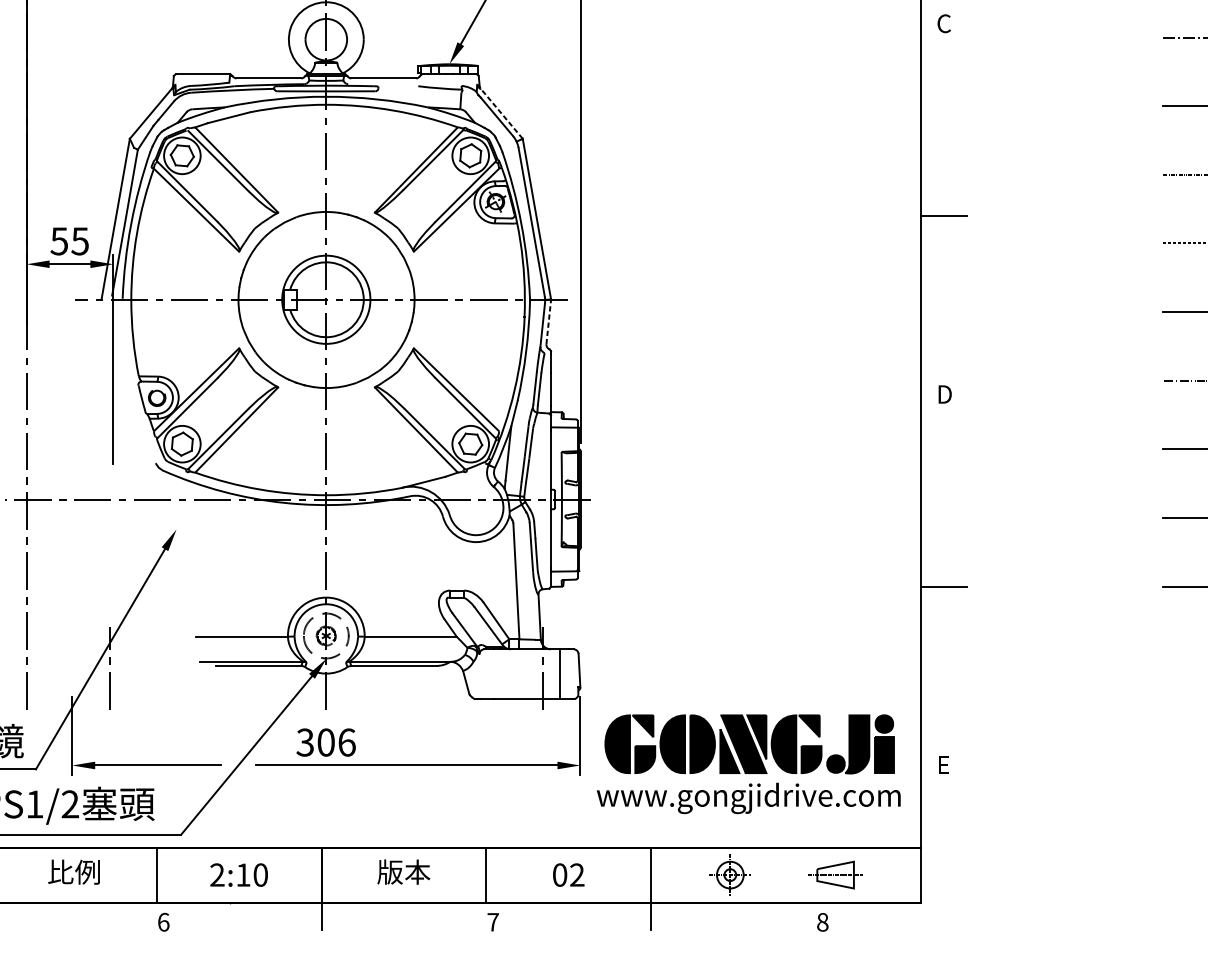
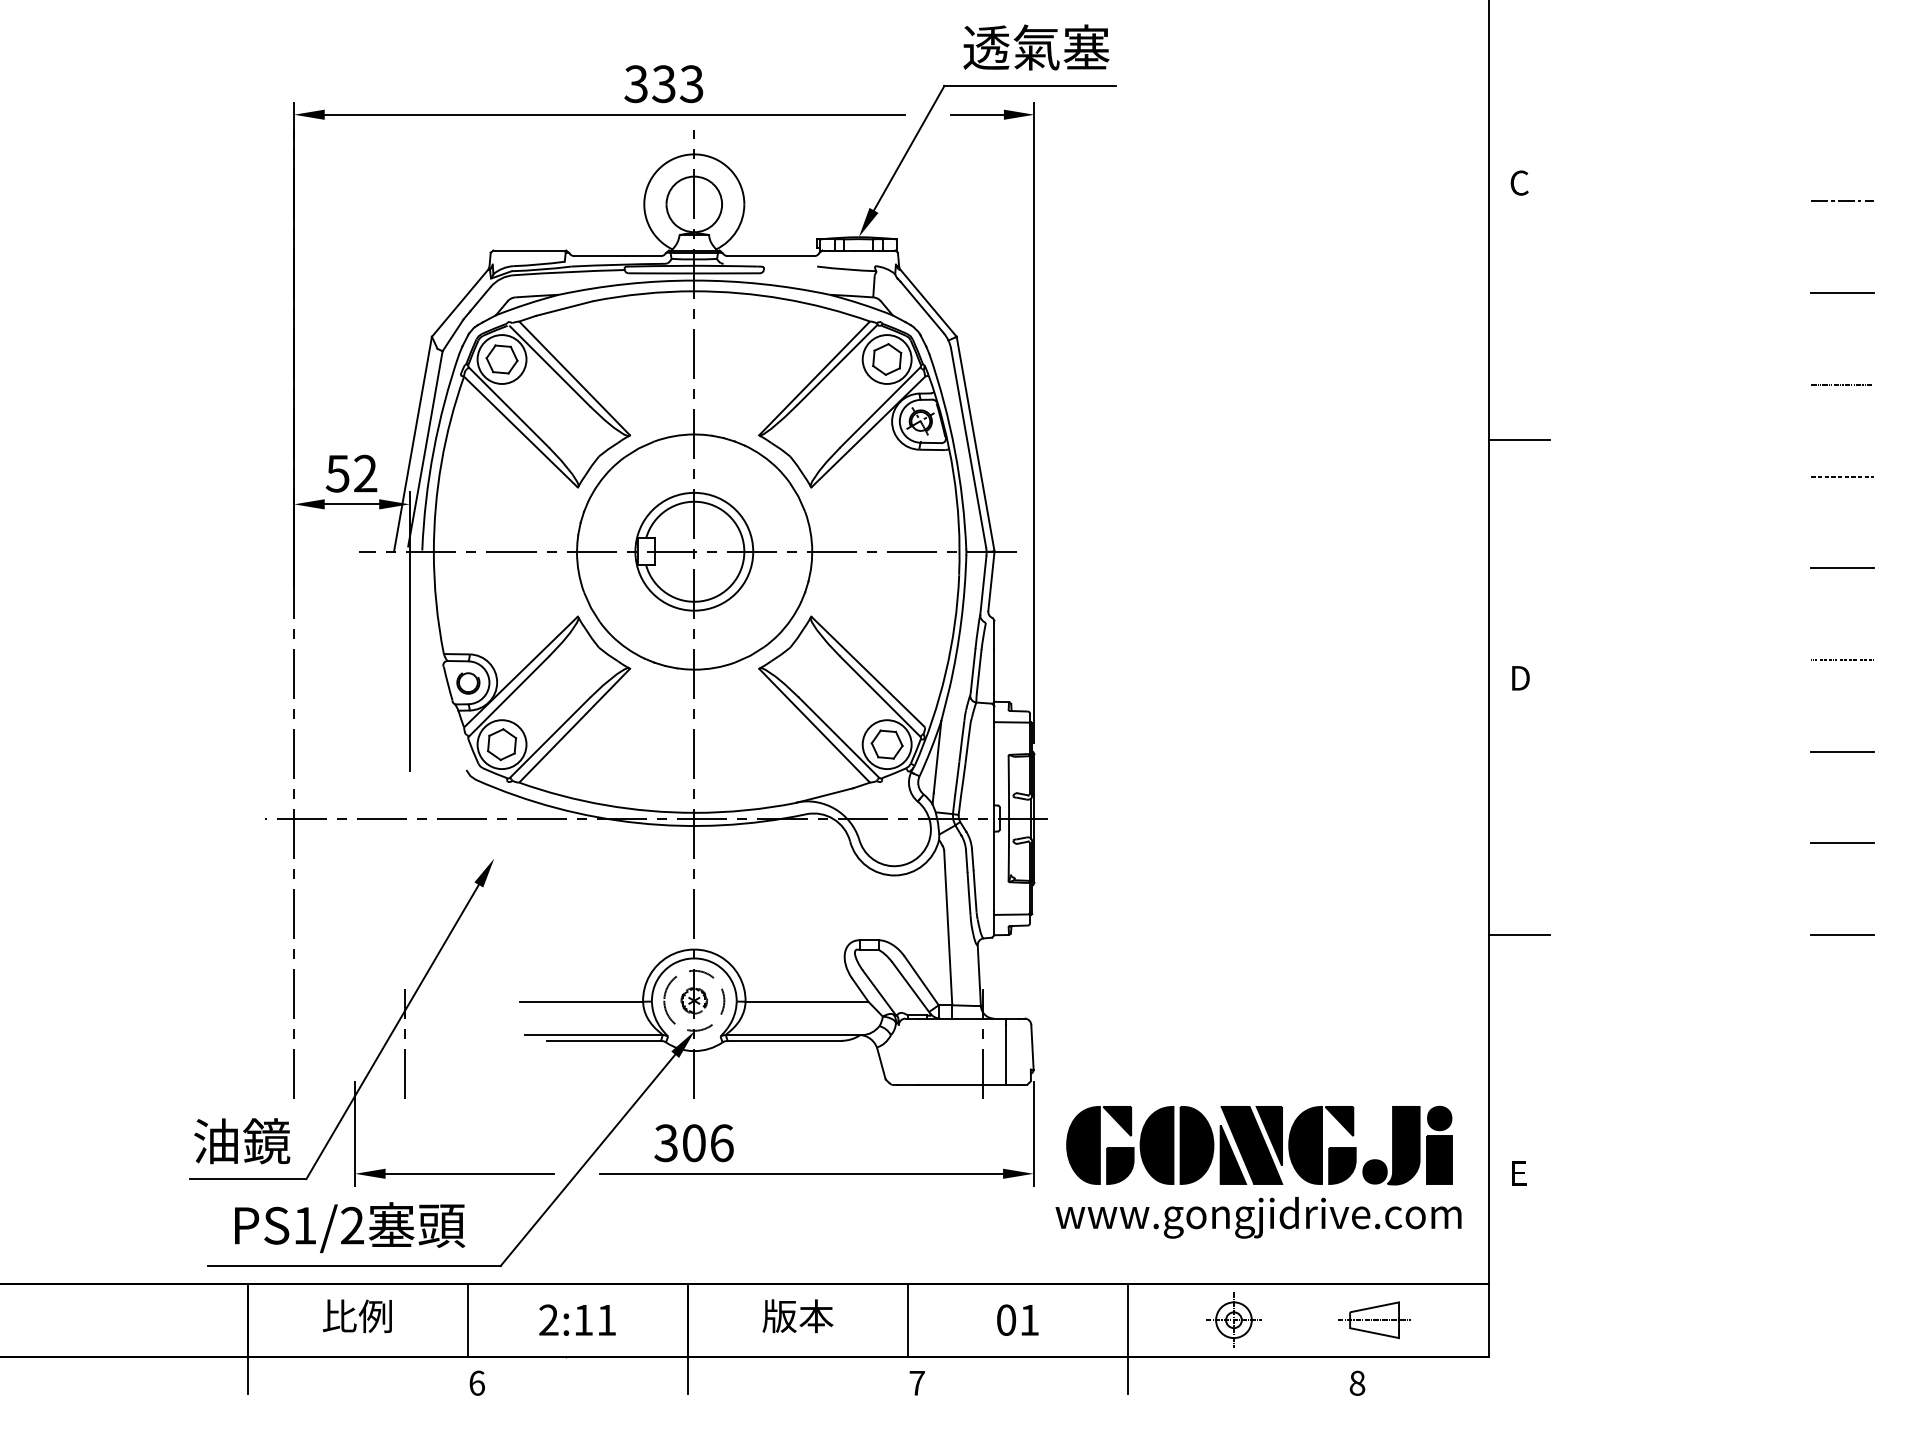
line: (501, 113) -> (928, 303), dashed -> solid
text: (80, 241) -> (365, 473), 55 -> 52
line: (548, 322) -> (991, 581), dashed -> solid
text: (260, 874) -> (606, 1319), 2:10 -> 2:11
text: (577, 874) -> (1029, 1319), 02 -> 01

